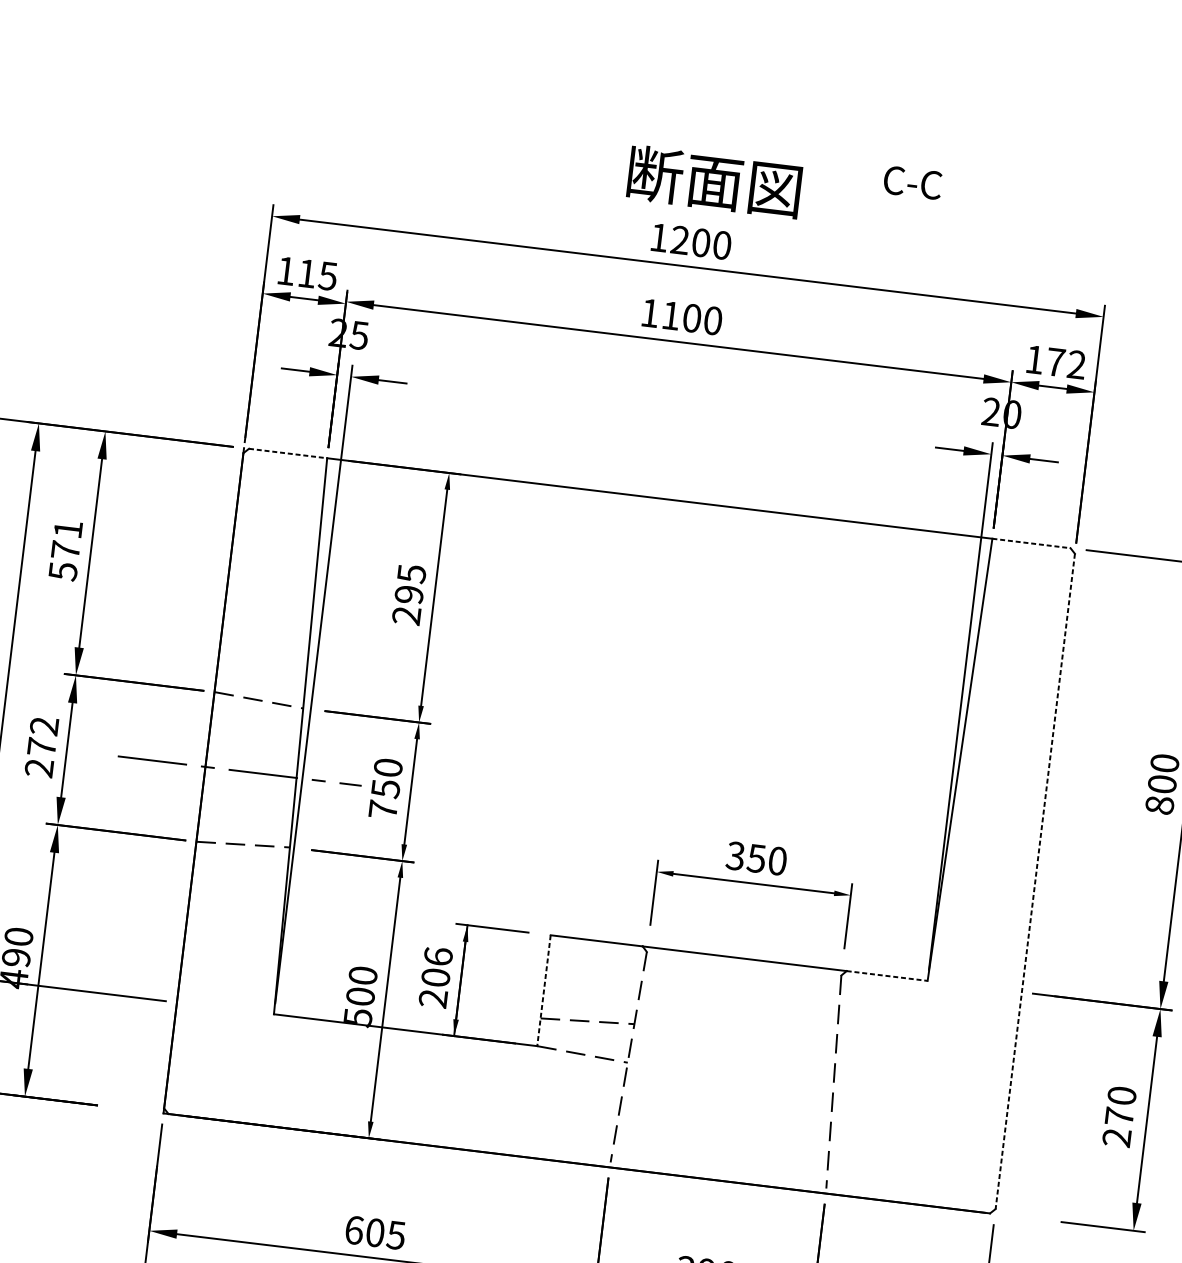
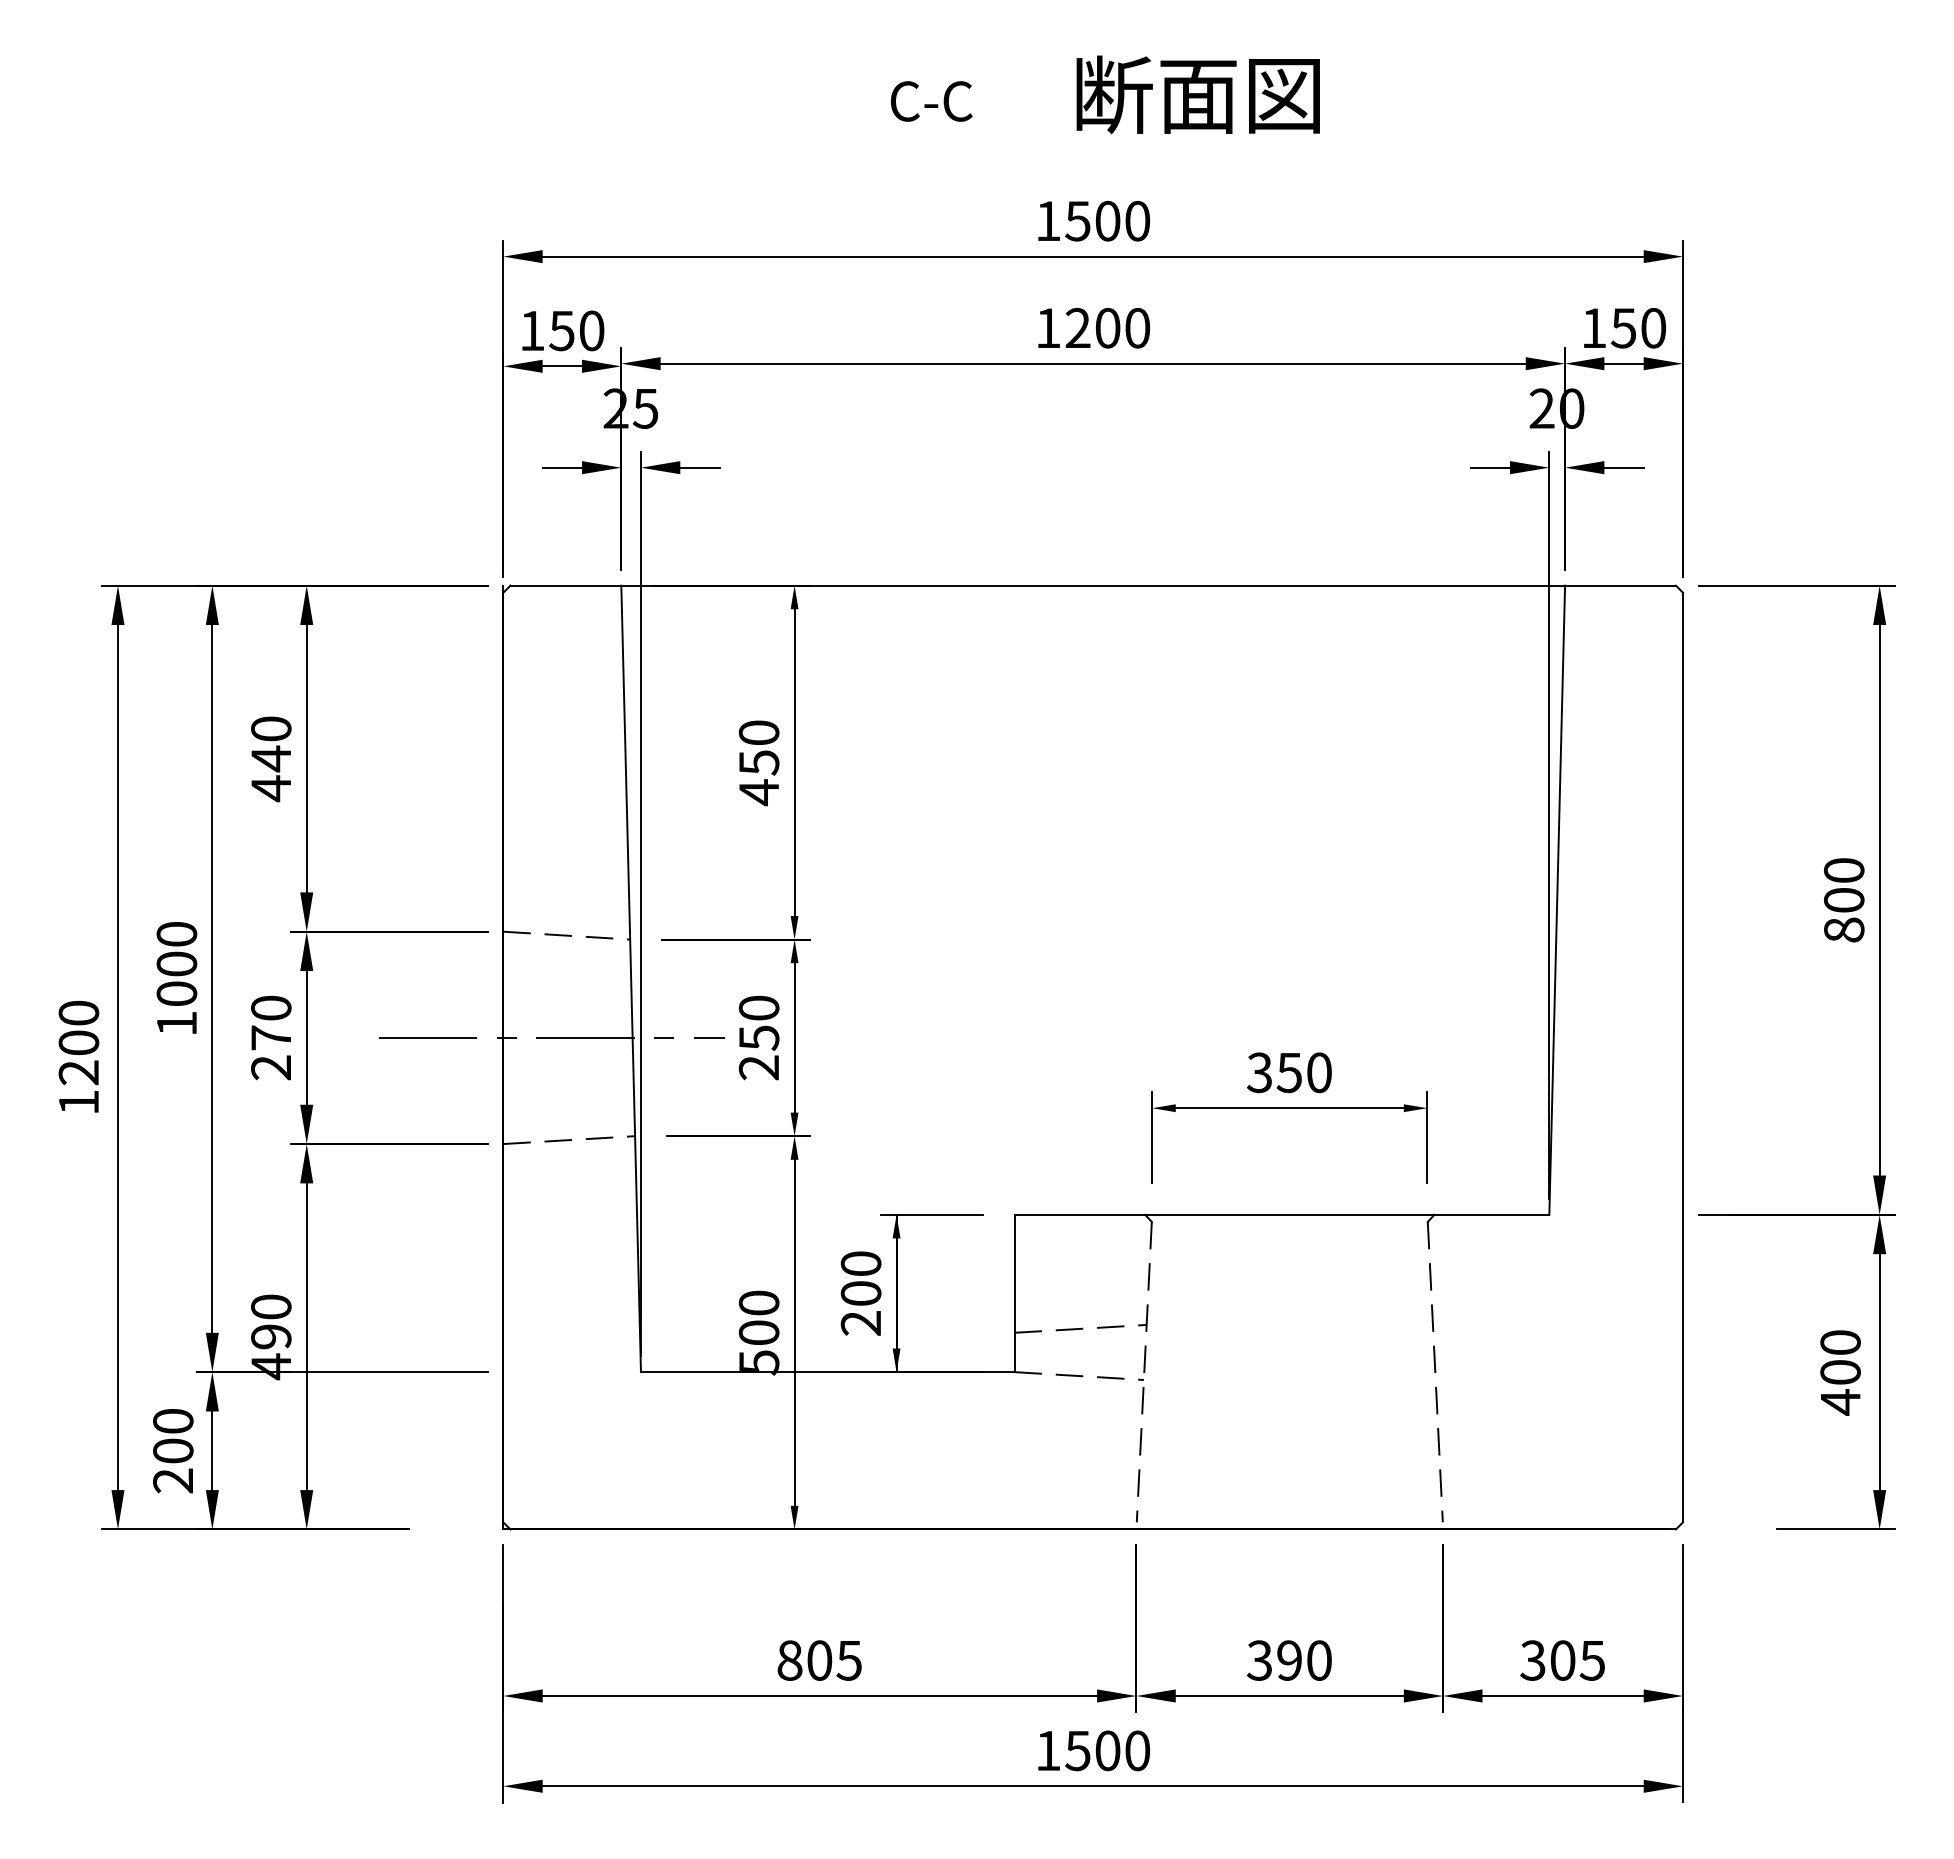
text: (714, 181) -> (1197, 94), moved
text: (912, 182) -> (931, 101), moved
text: (679, 239) -> (1077, 220), 1200 -> 1500
text: (317, 274) -> (576, 330), 115 -> 150
text: (670, 315) -> (1077, 327), 1100 -> 1200
text: (1065, 363) -> (1637, 328), 172 -> 150
line: (288, 453) -> (566, 585), dashed -> solid
line: (1032, 543) -> (1621, 585), dashed -> solid
text: (65, 550) -> (271, 759), 571 -> 440
text: (408, 595) -> (758, 763), 295 -> 450
text: (44, 725) -> (271, 1007), 272 -> 270
text: (382, 809) -> (758, 1067), 750 -> 250
line: (1035, 881) -> (1683, 1057), dashed -> solid
text: (437, 956) -> (860, 1263), 206 -> 200
line: (887, 975) -> (1492, 1214), dashed -> solid
line: (543, 990) -> (1014, 1293), dashed -> solid
text: (1118, 1127) -> (1840, 1387), 270 -> 400
text: (354, 1230) -> (789, 1660), 605 -> 805

